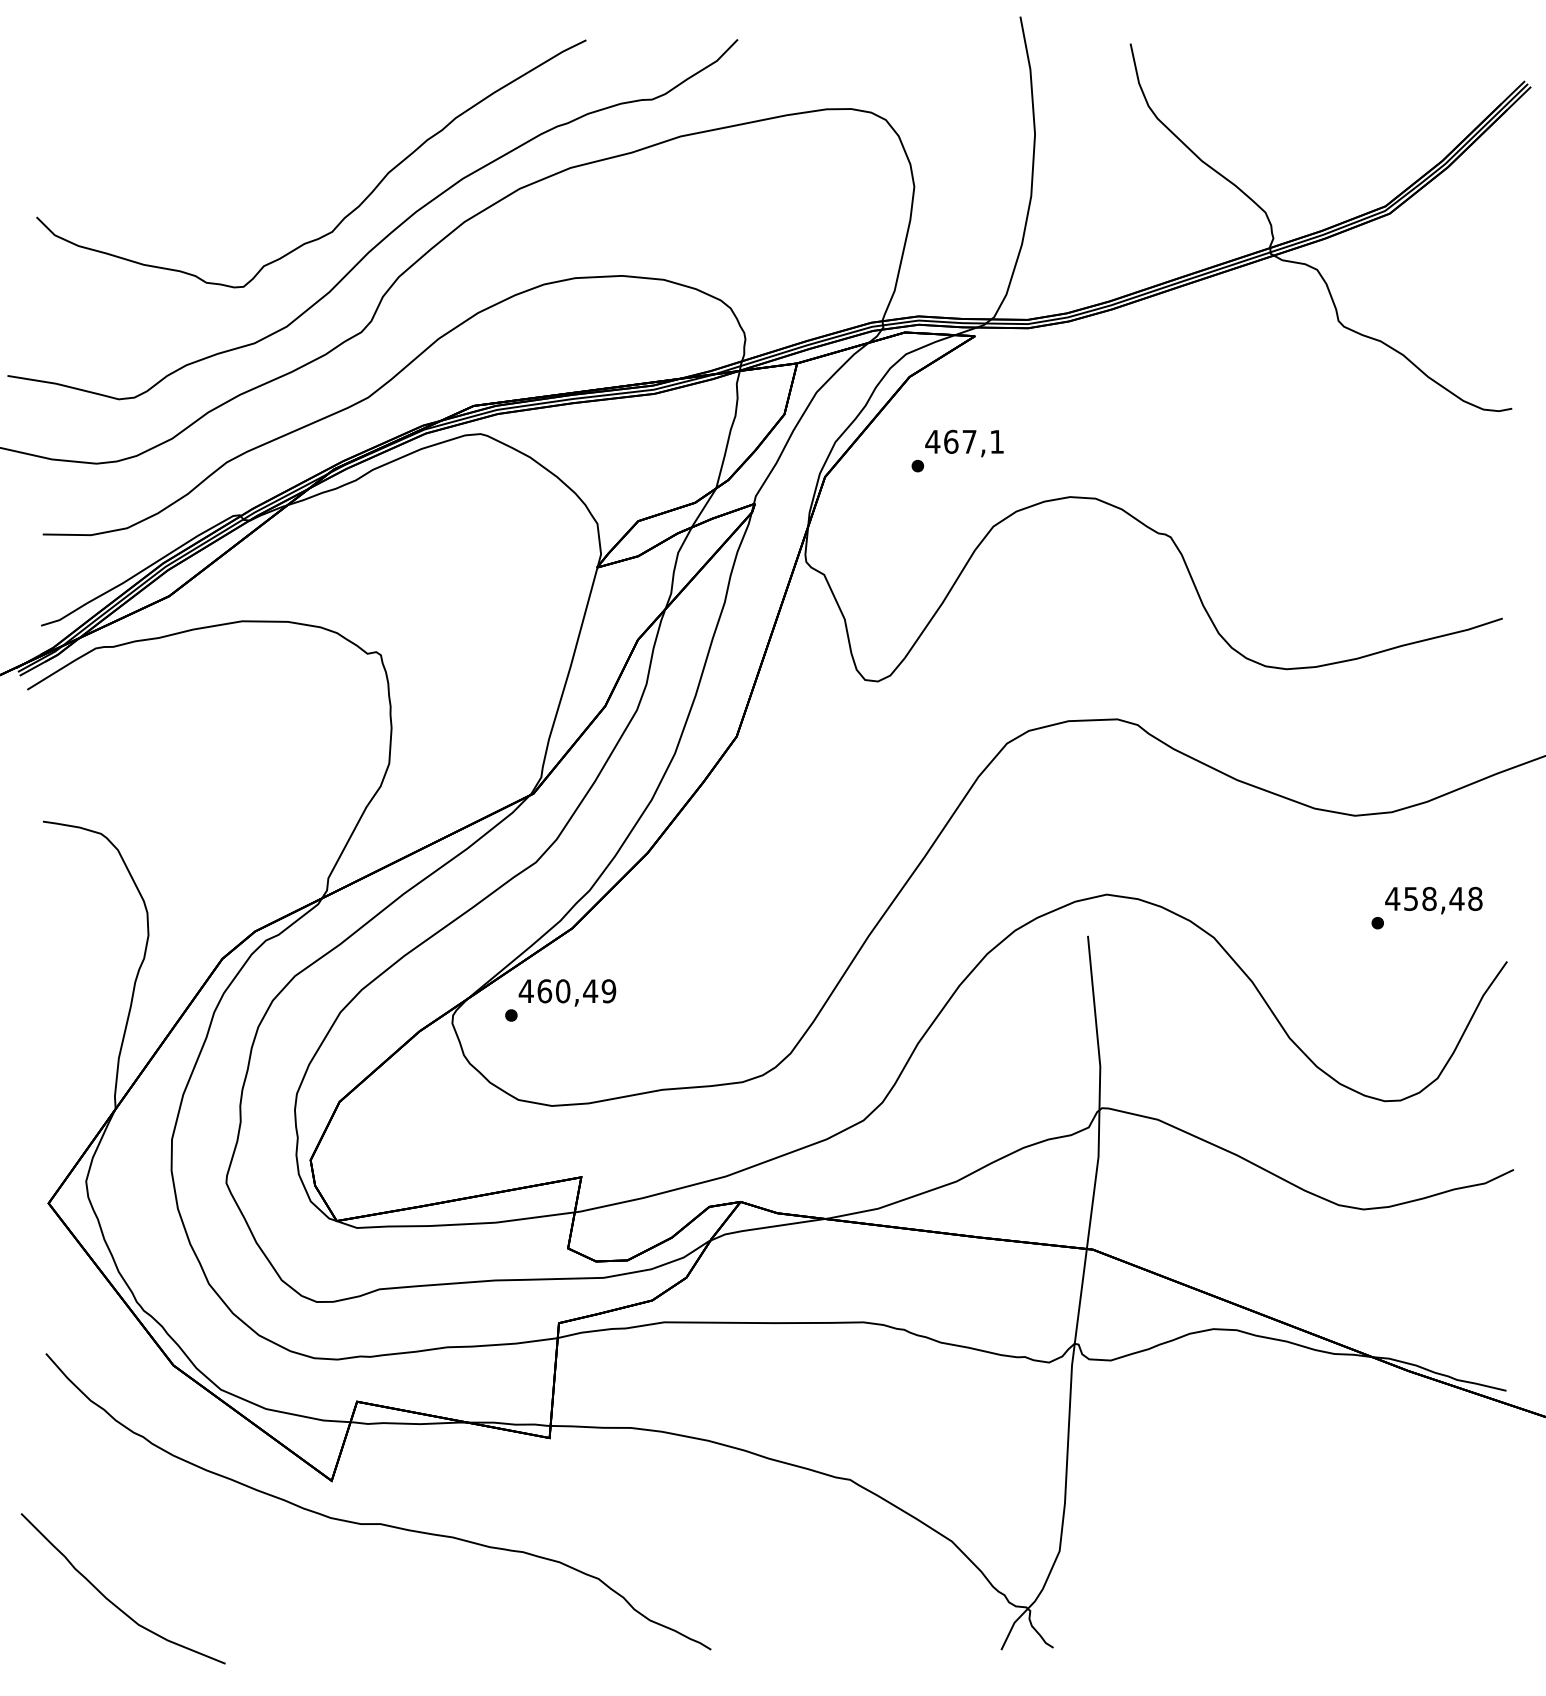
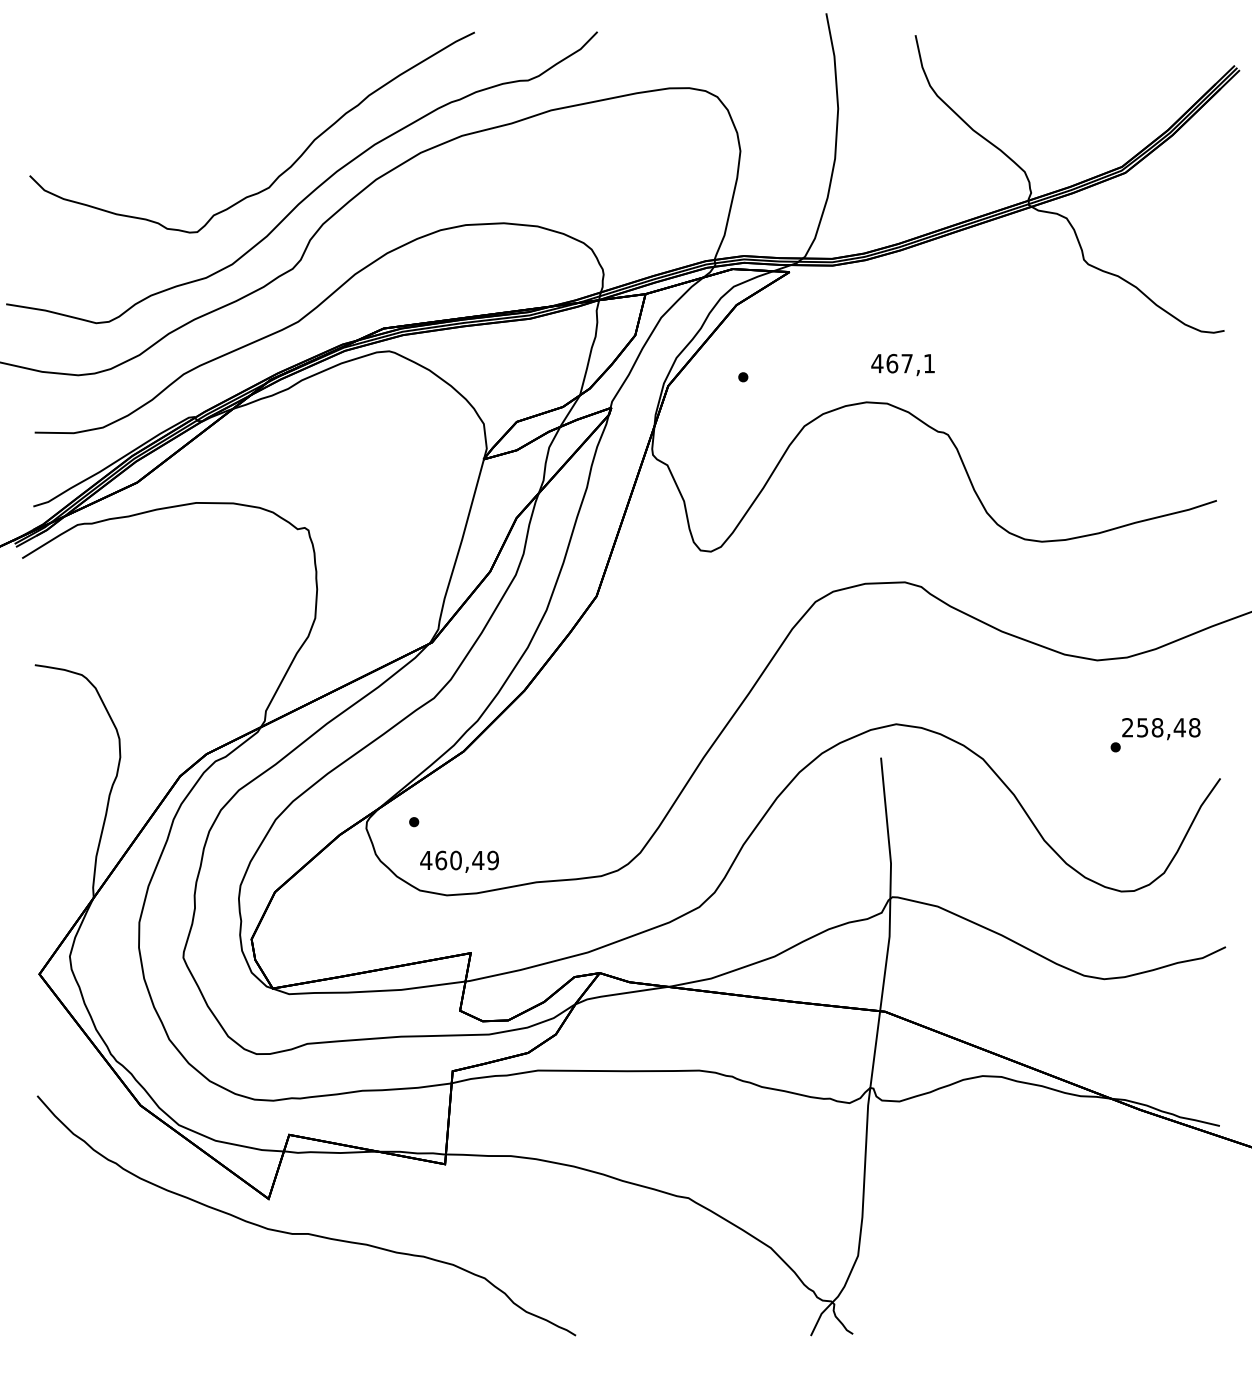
text: (963, 444) -> (902, 365), moved
text: (1392, 898) -> (1127, 727), 458,48 -> 258,48
text: (567, 992) -> (459, 861), moved
part: (115, 1603) -> (93, 1298), removed

